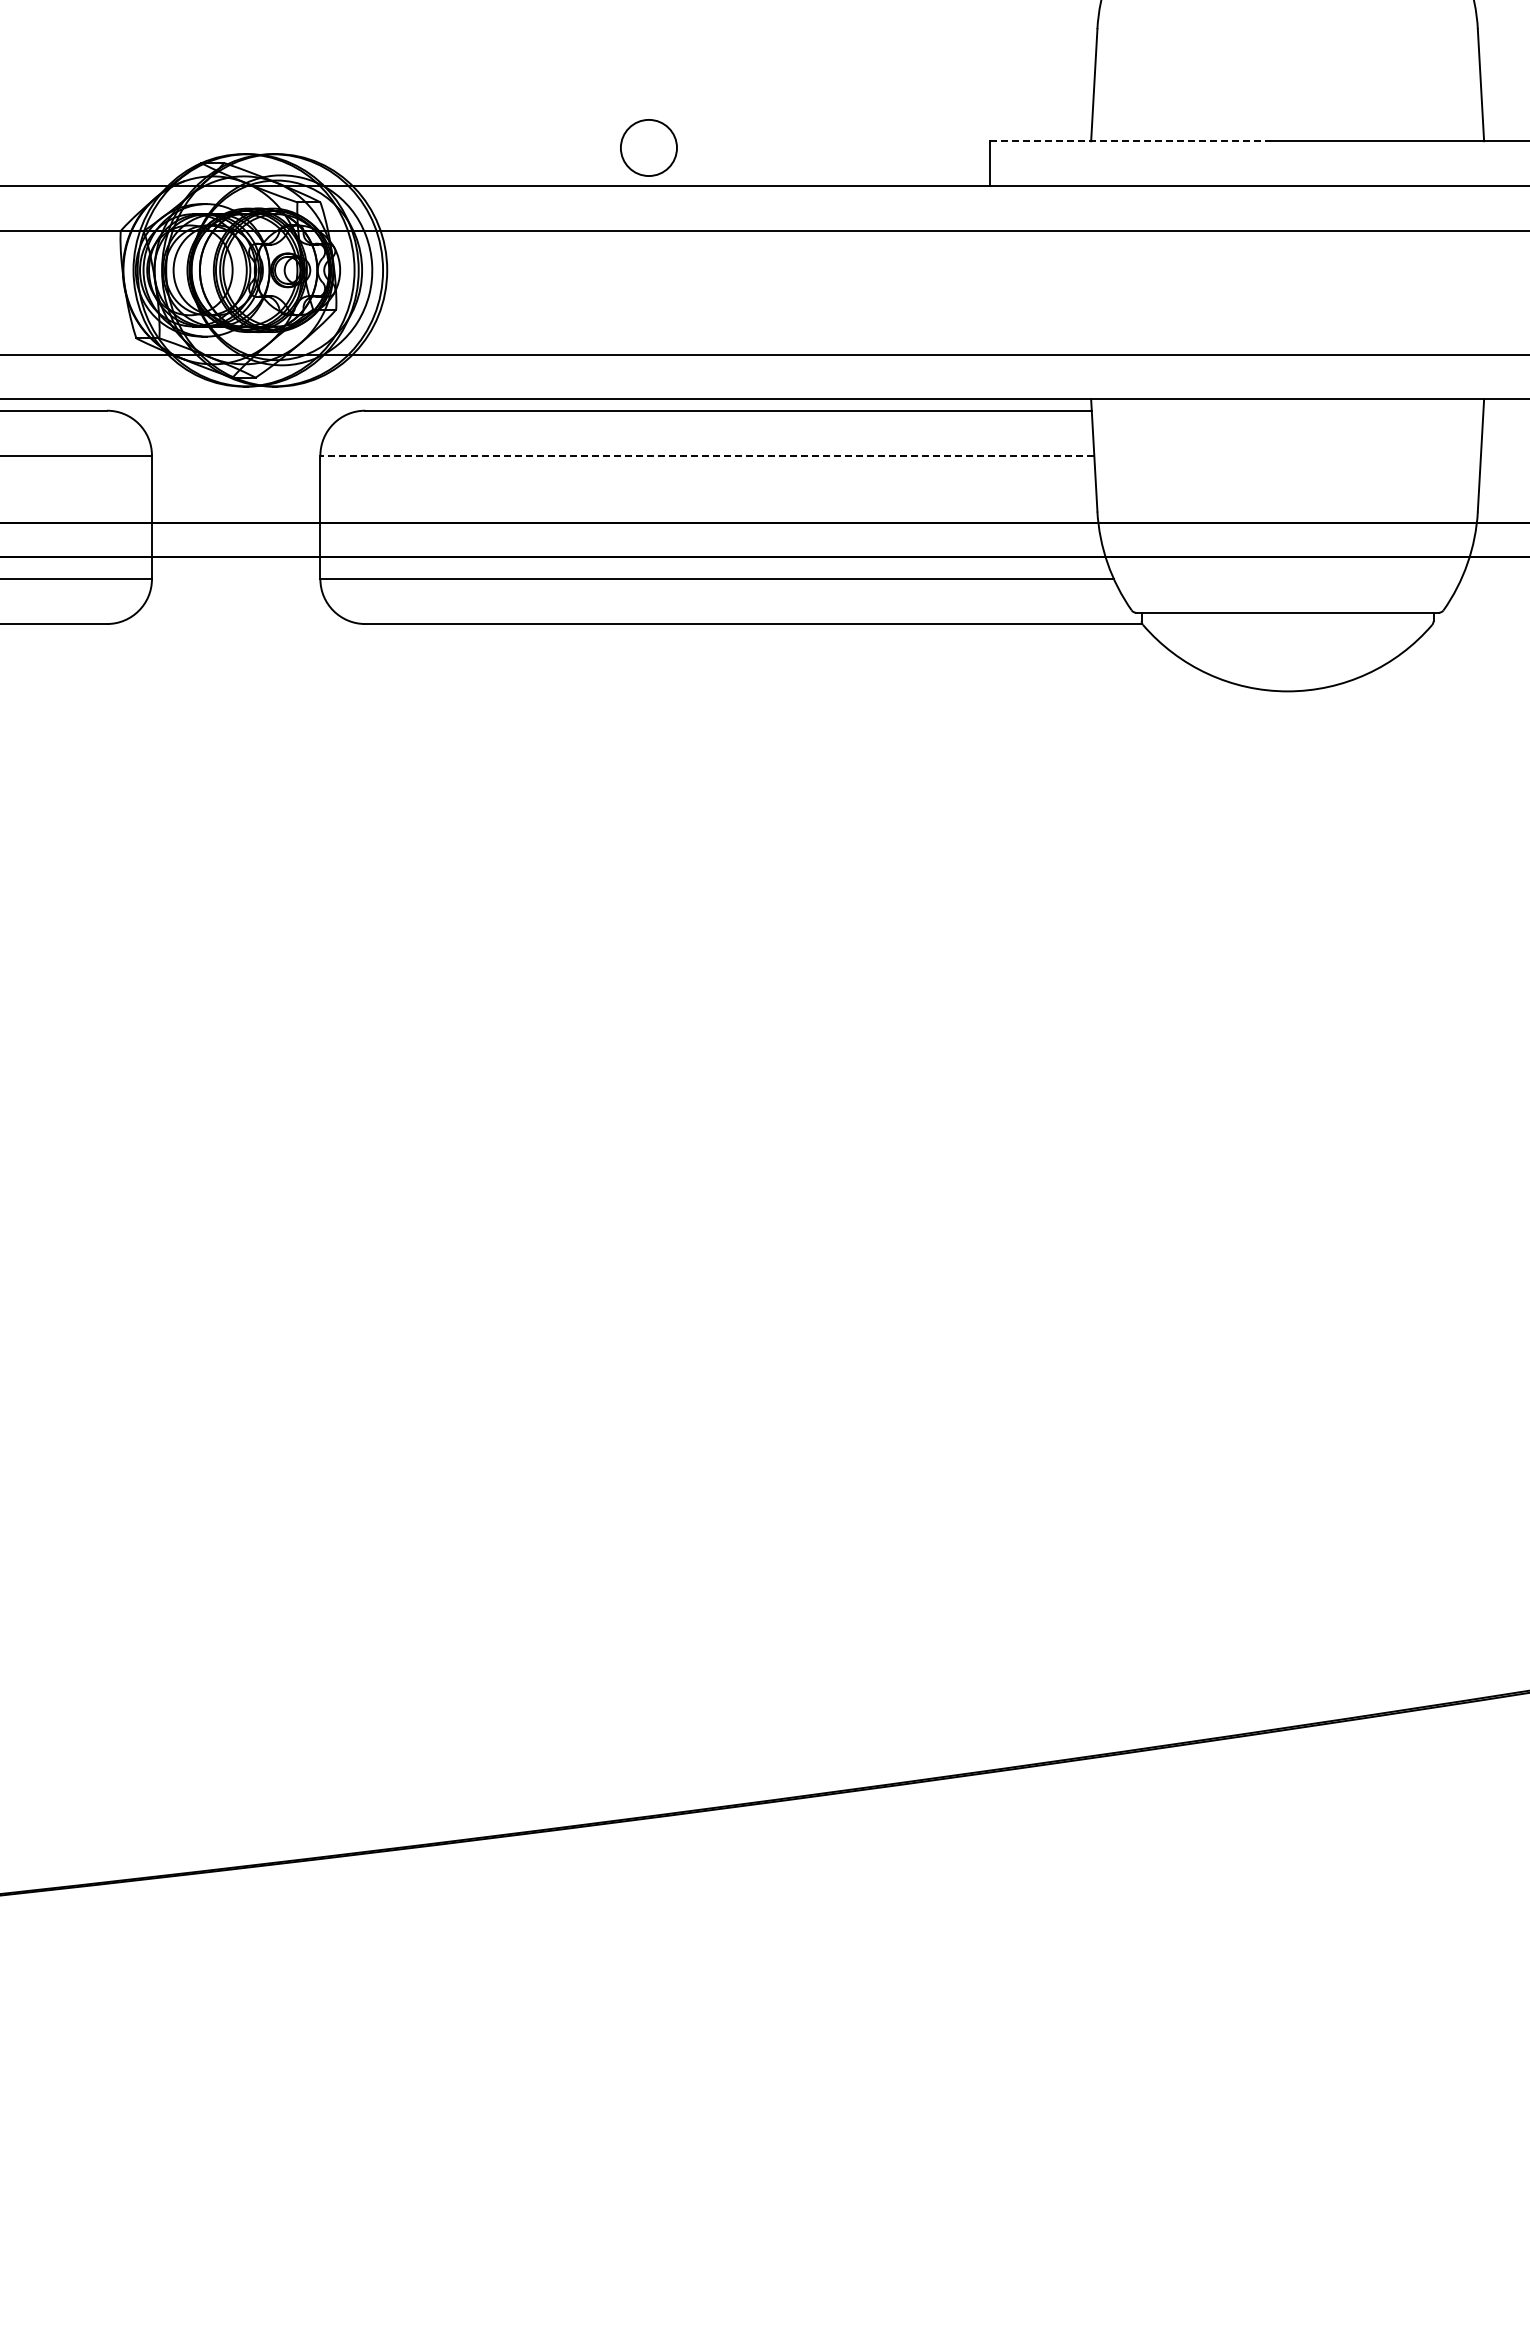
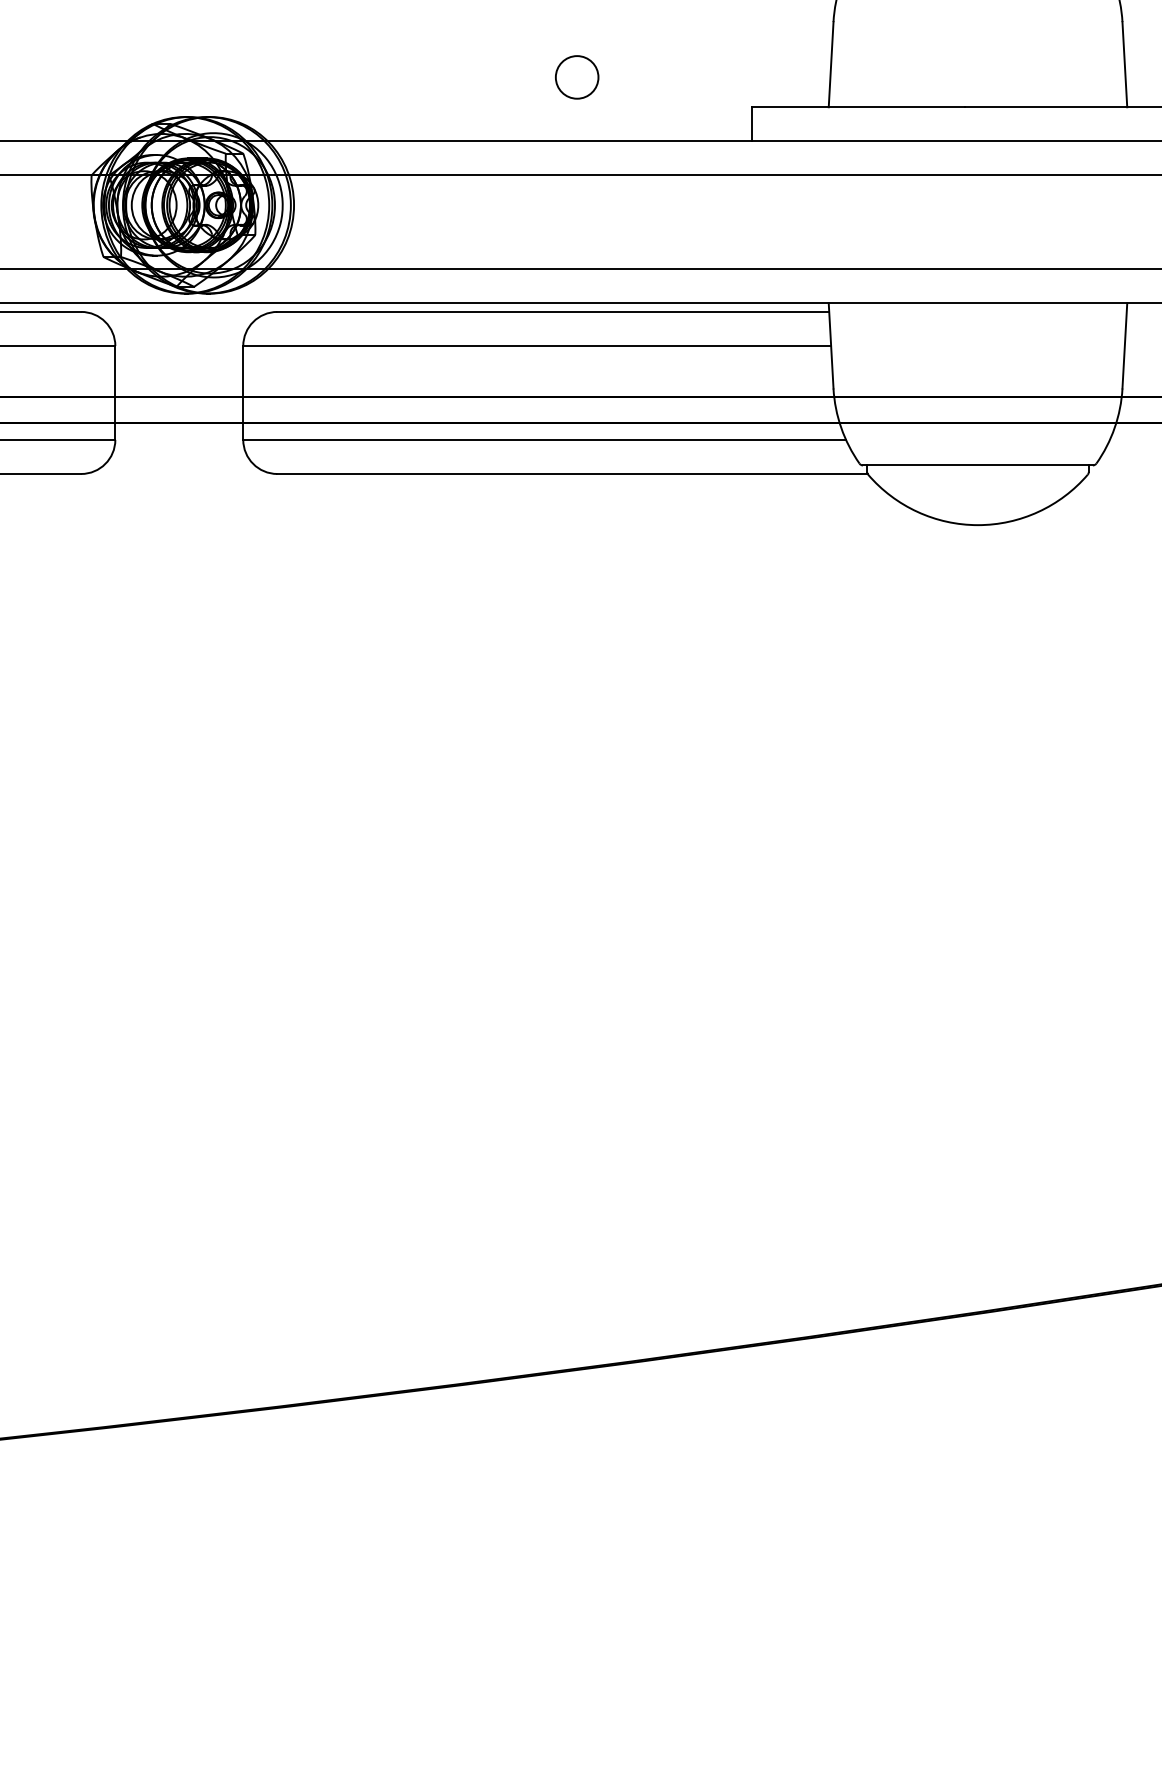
line: (1130, 141) -> (858, 107), dashed -> solid
circle: (648, 147) -> (576, 77), moved
line: (707, 455) -> (537, 345), dashed -> solid

